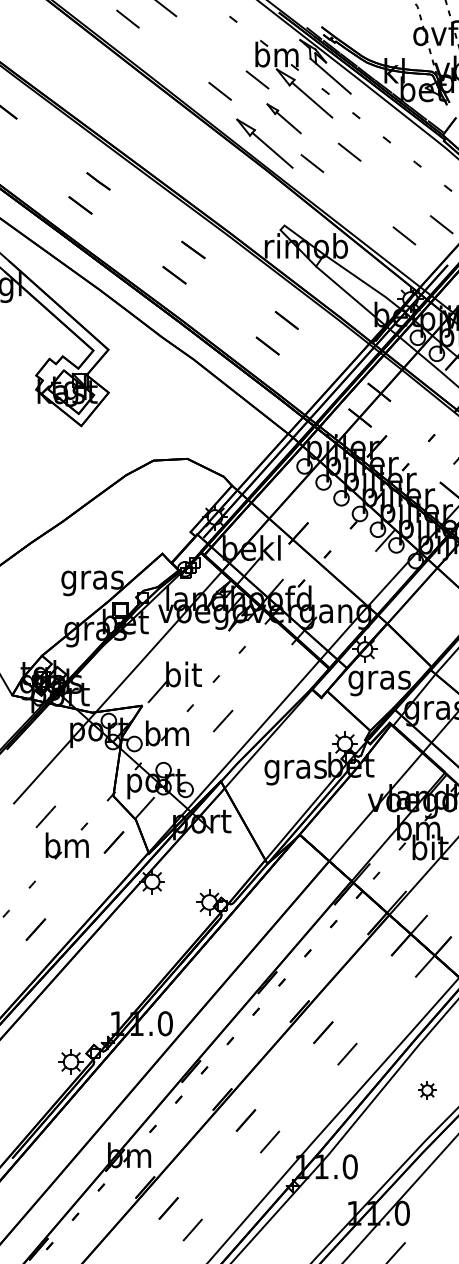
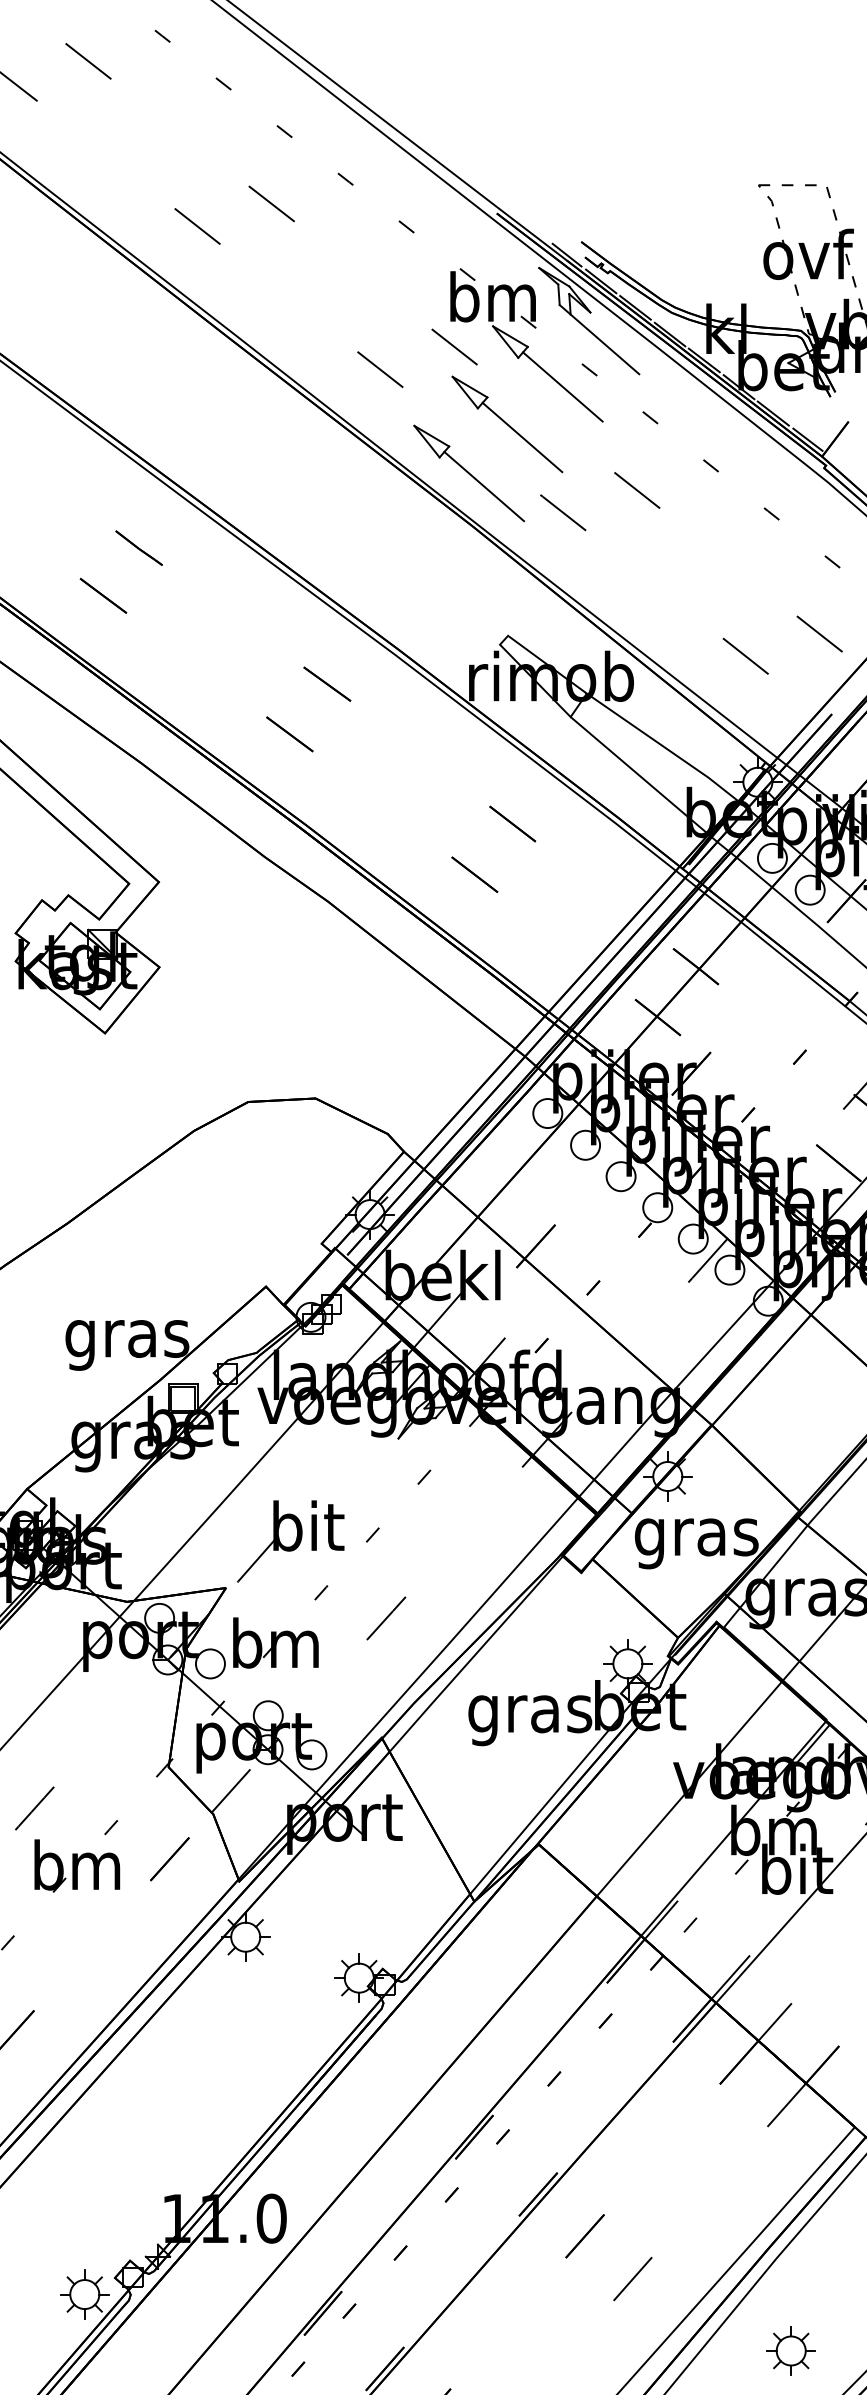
part: (283, 118) -> (506, 423), size x1.67
part: (427, 1090) -> (791, 2351), size x1.43

